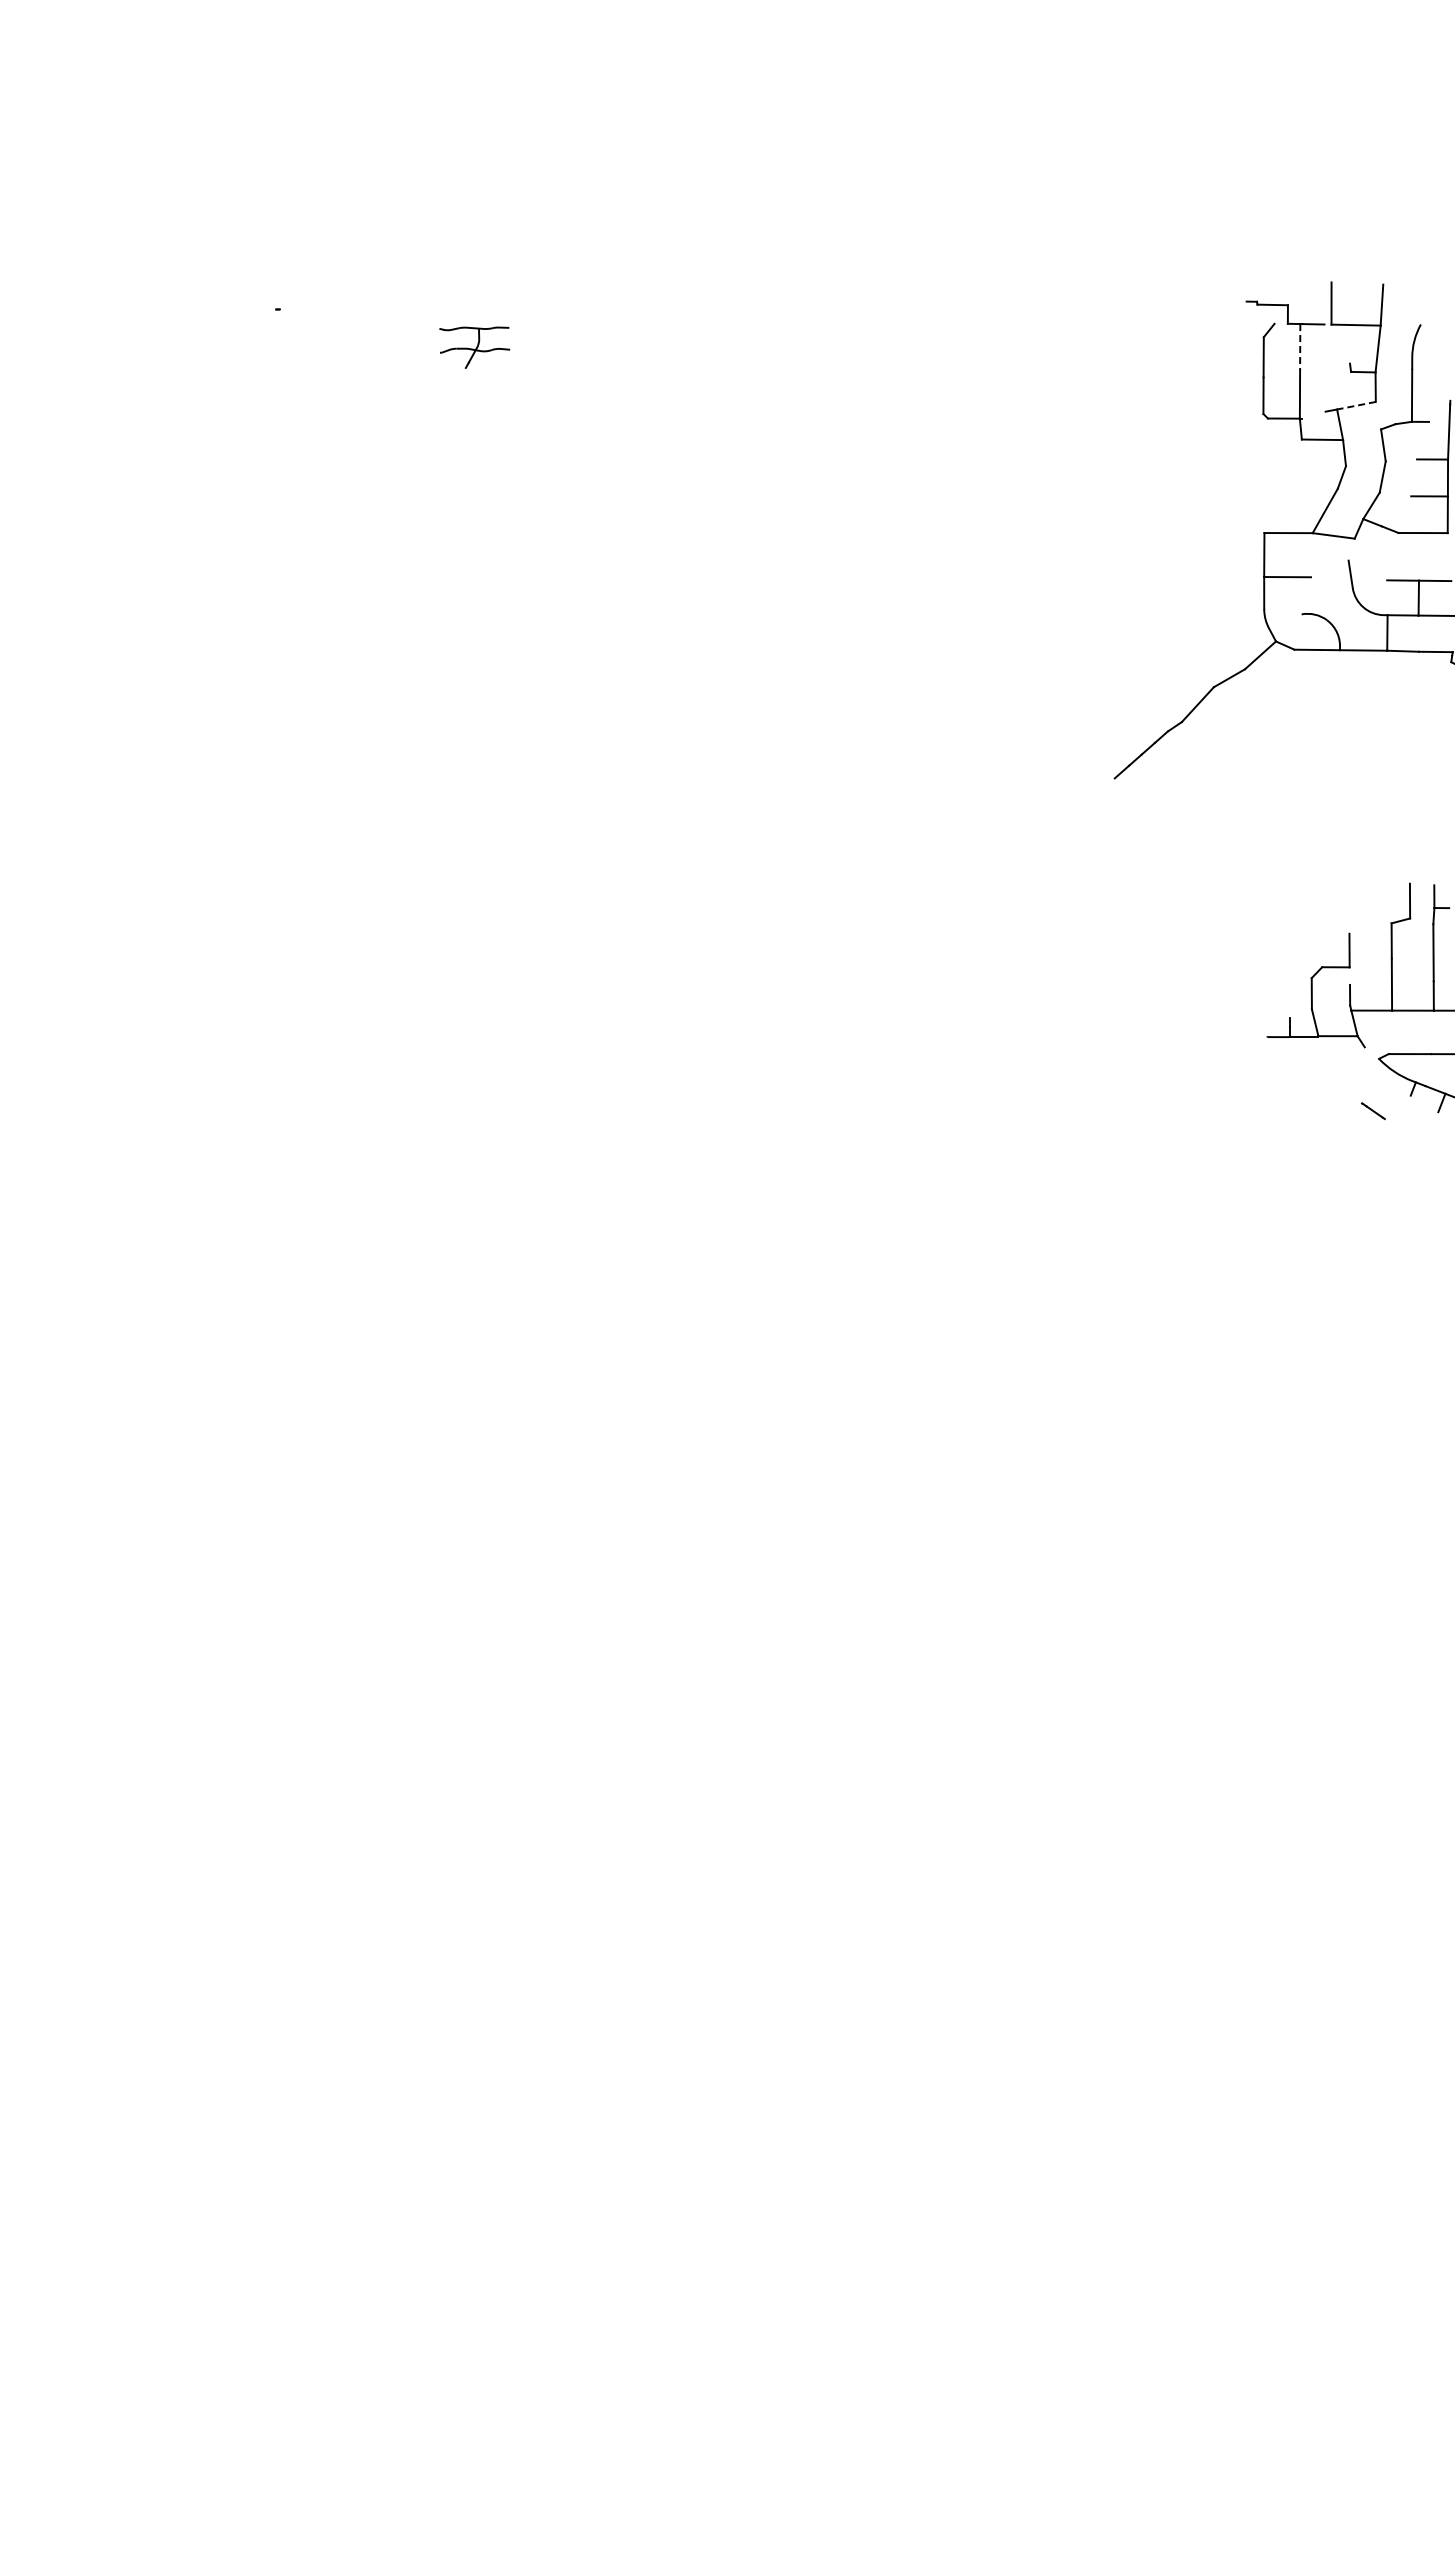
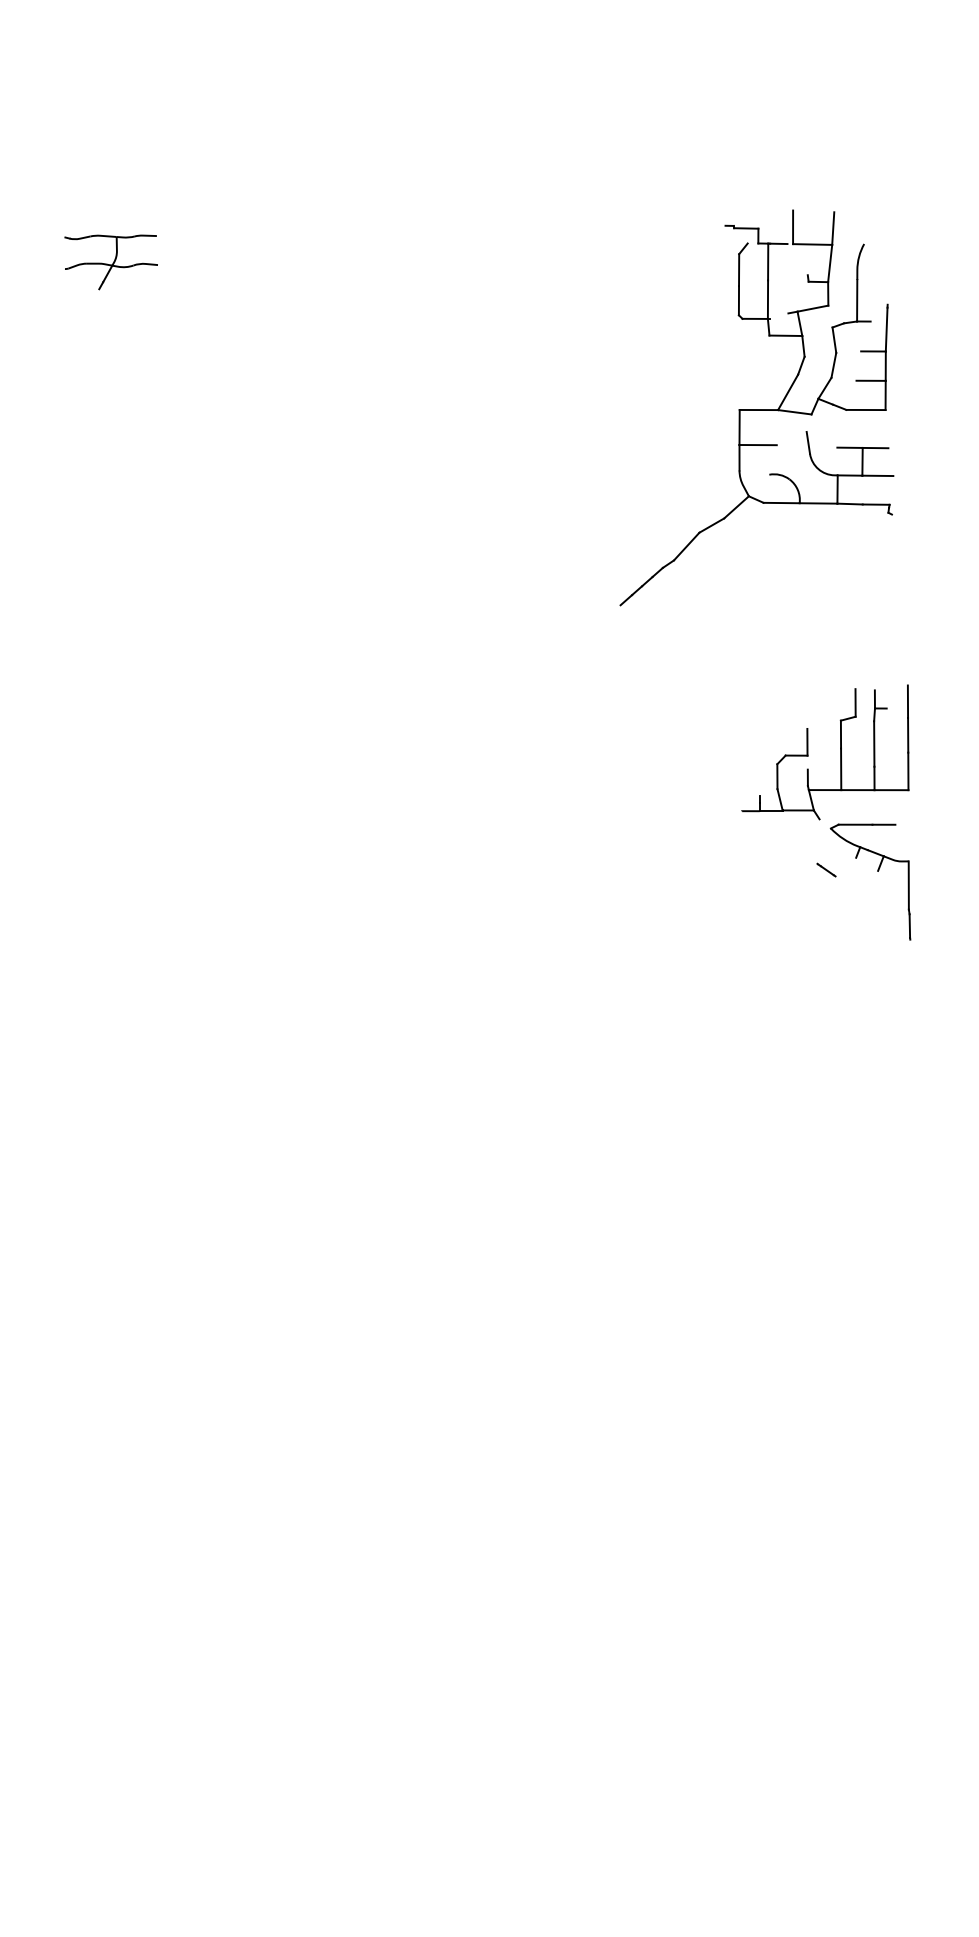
part: (474, 347) -> (110, 262), size x1.67
line: (1300, 347) -> (768, 262), dashed -> solid
line: (1356, 405) -> (812, 308), dashed -> solid

